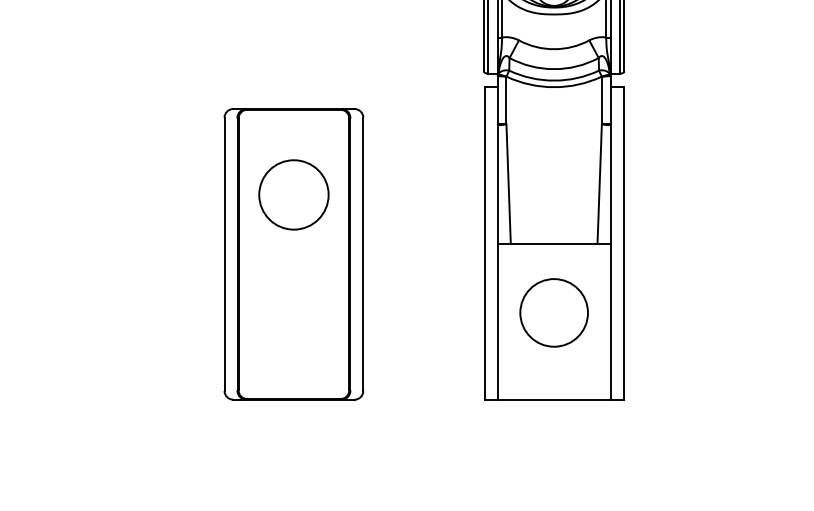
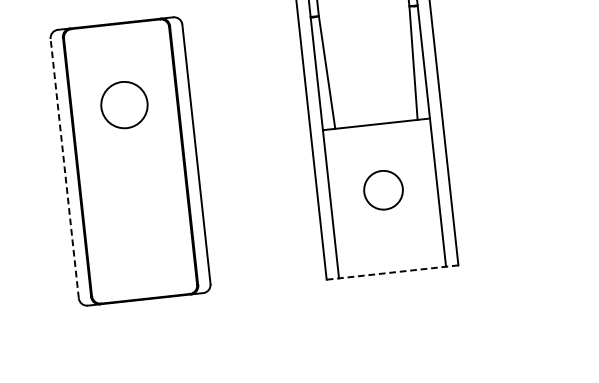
circle: (293, 194) -> (123, 104), size x0.7
line: (224, 254) -> (64, 168), solid -> dashed
circle: (553, 312) -> (382, 189), size x0.6
line: (554, 399) -> (392, 272), solid -> dashed

